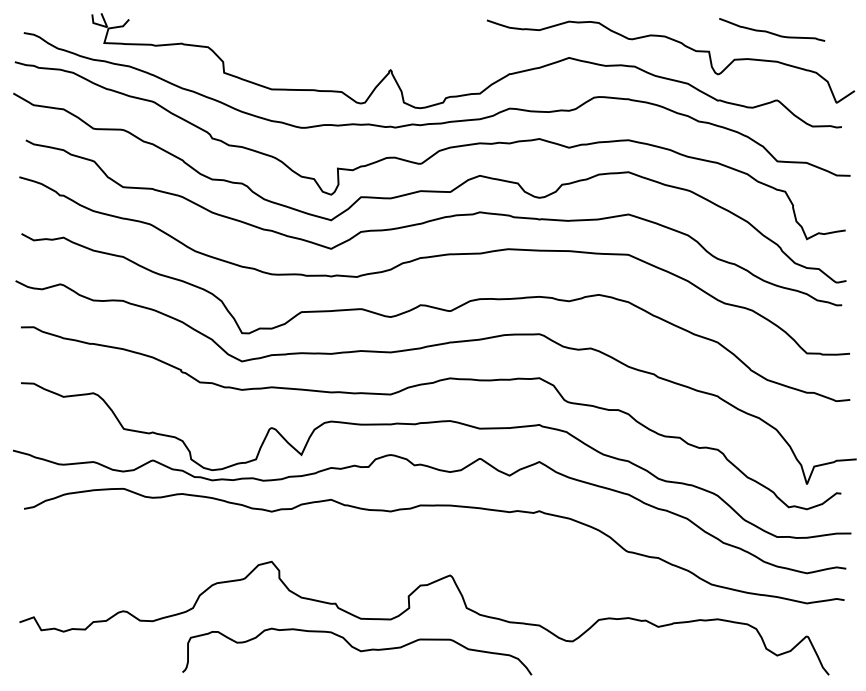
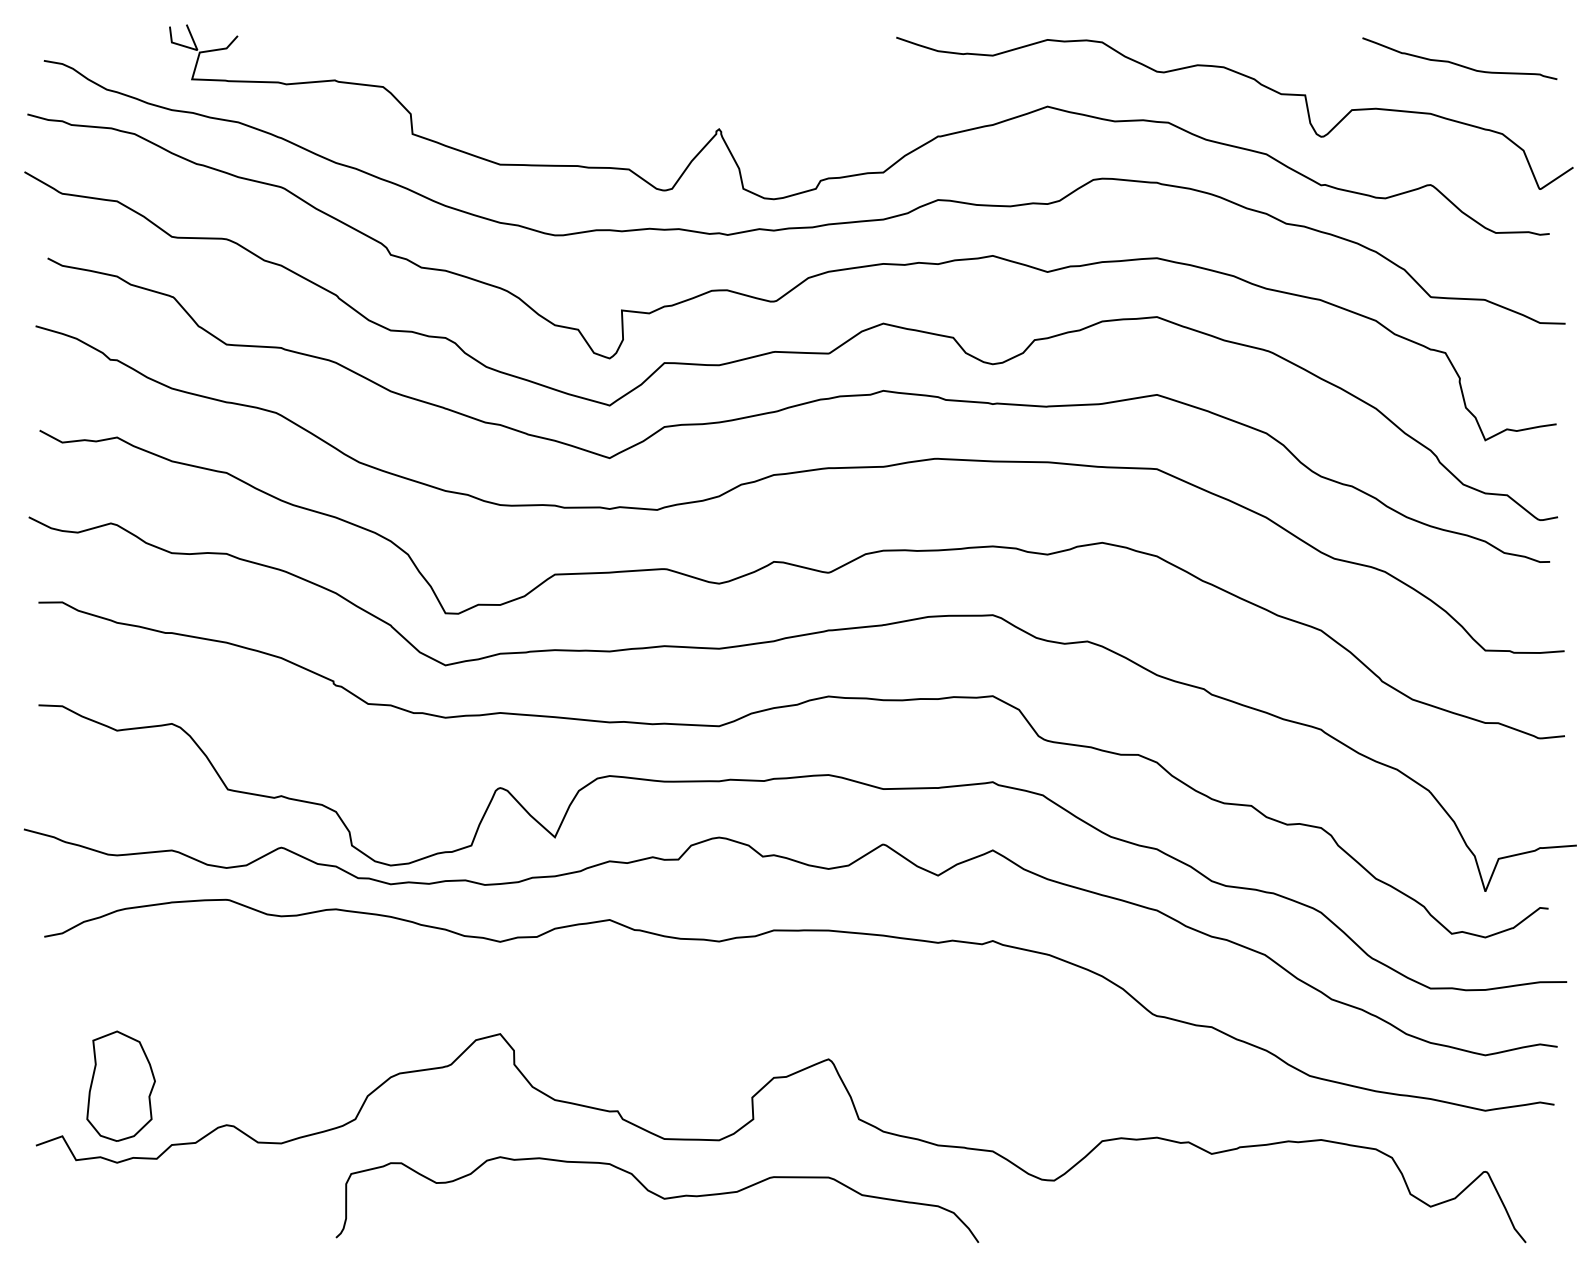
curve: (772, 32) -> (1460, 63), moved
part: (65, 589) -> (120, 1085), added

